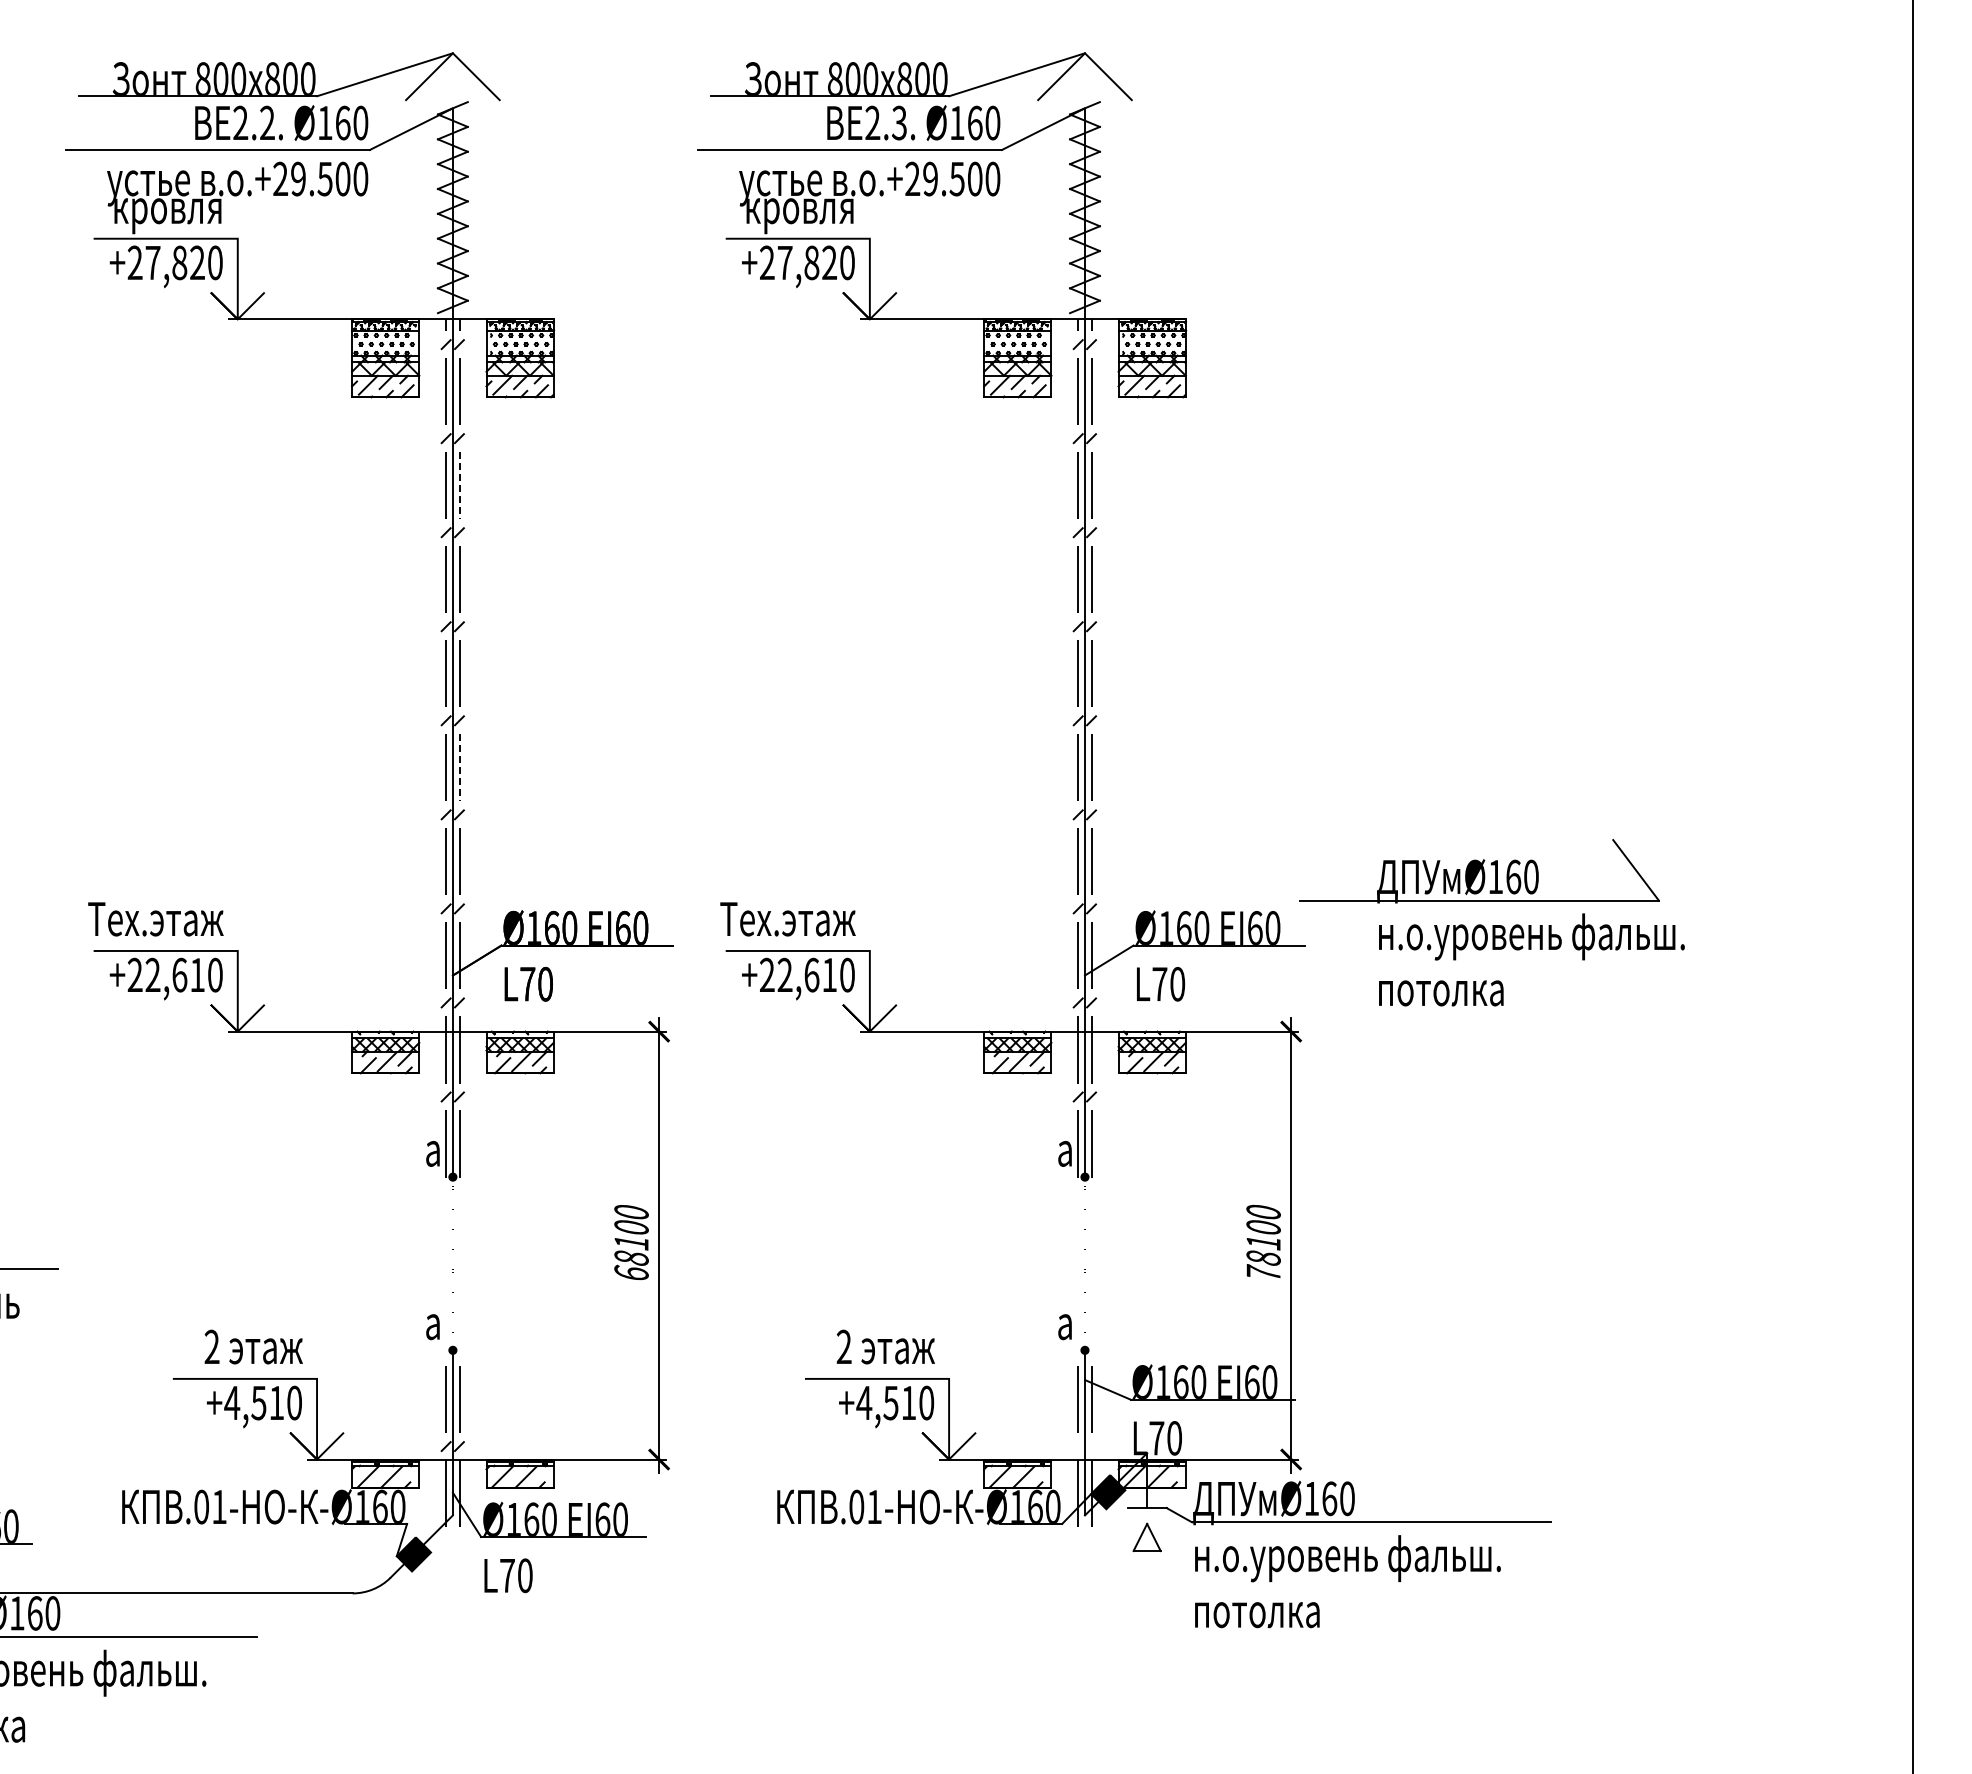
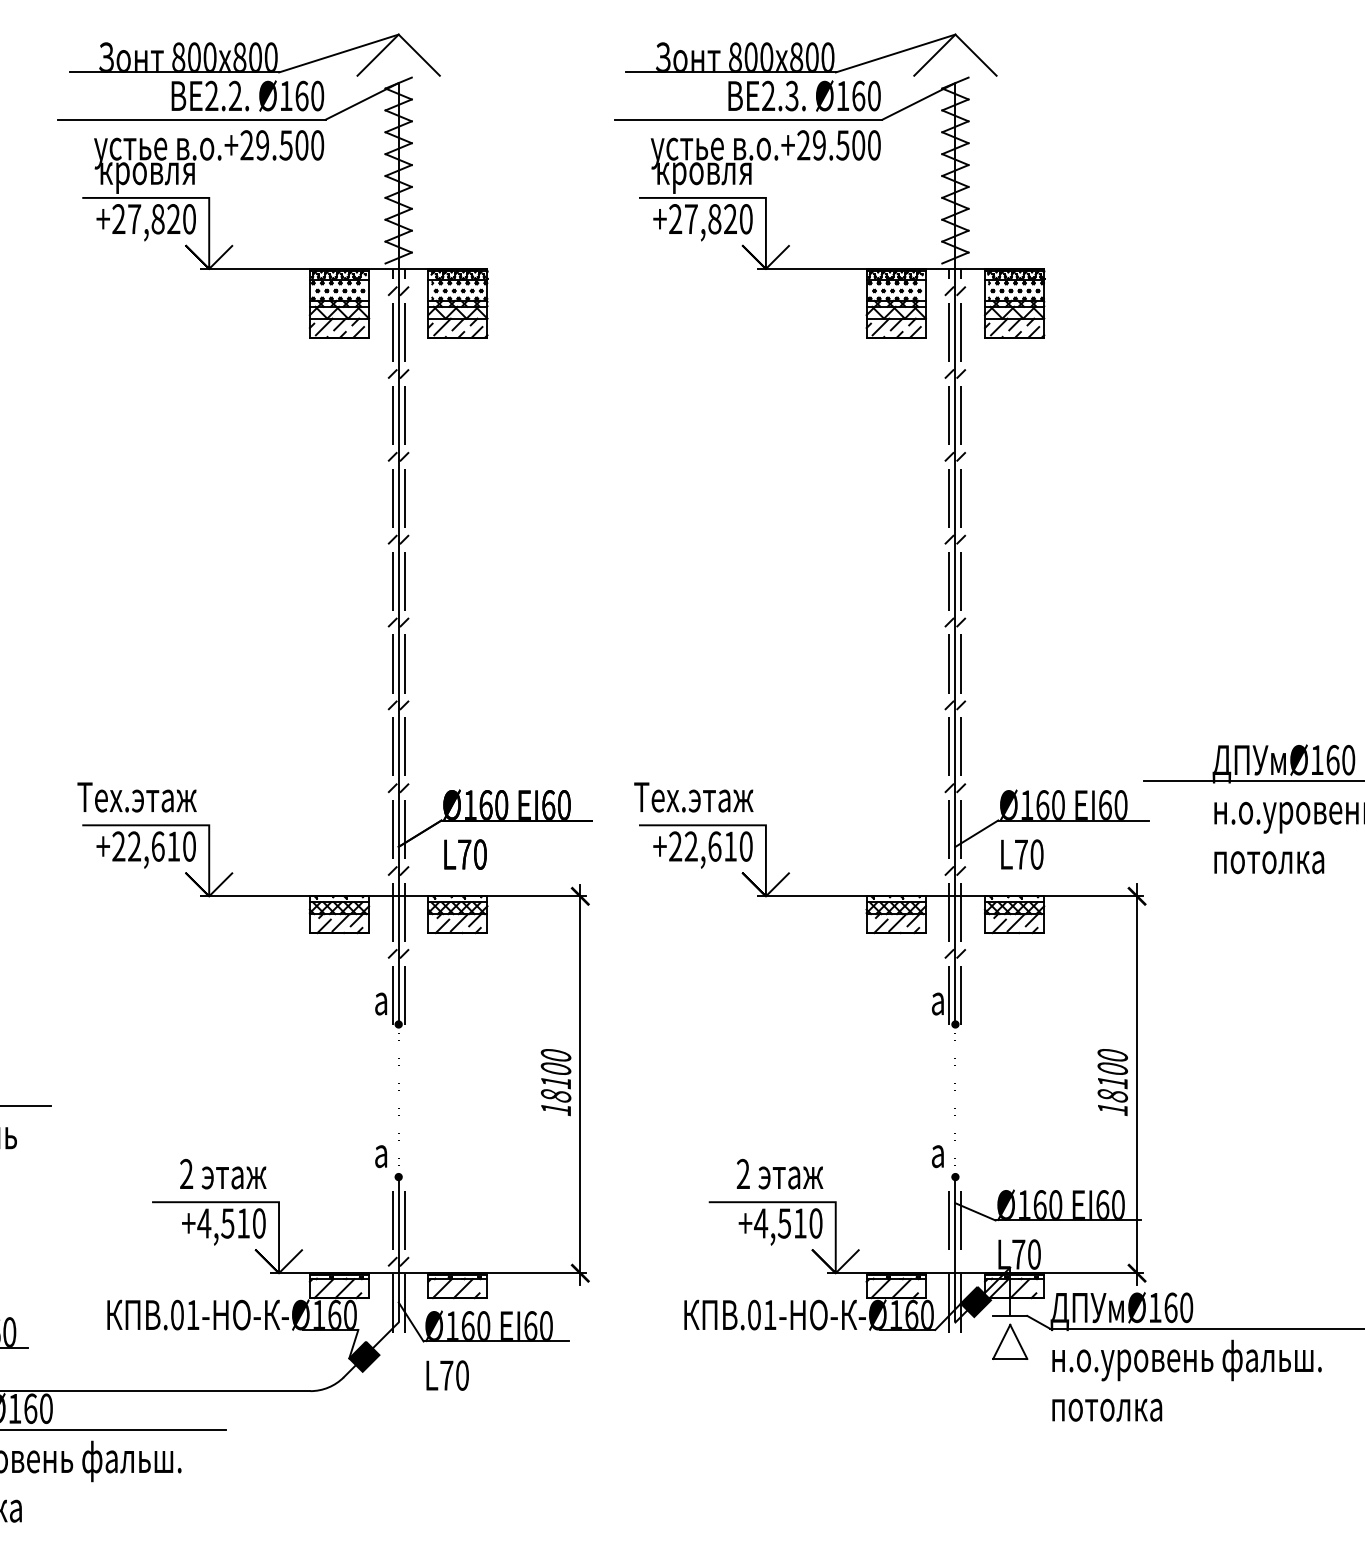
line: (459, 485) -> (404, 415), dashed -> solid
line: (459, 767) -> (404, 663), dashed -> solid
text: (631, 1272) -> (555, 1108), 68100 -> 18100
text: (1263, 1272) -> (1112, 1108), 78100 -> 18100
part: (1146, 1537) -> (1009, 1341), size x1.43

